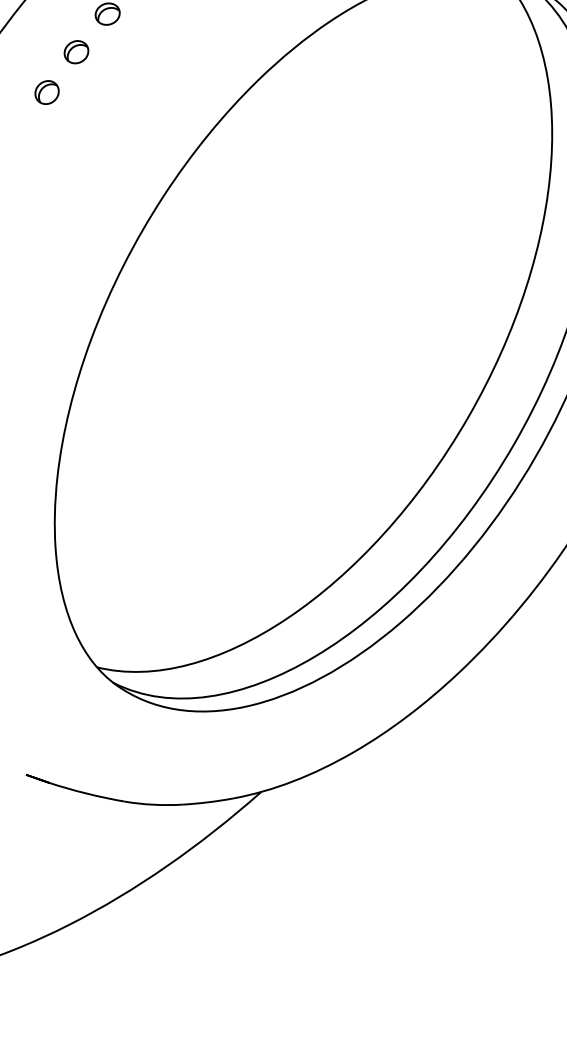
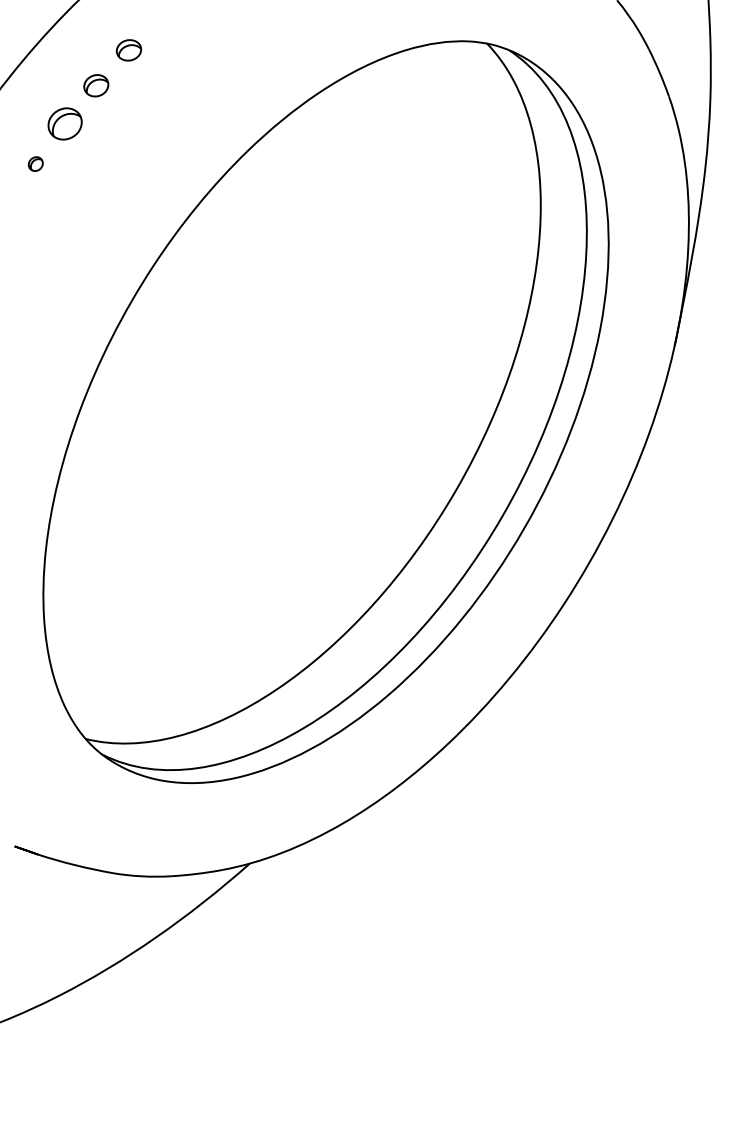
part: (75, 51) -> (64, 123), size x1.4
part: (46, 91) -> (35, 163), size x0.6

